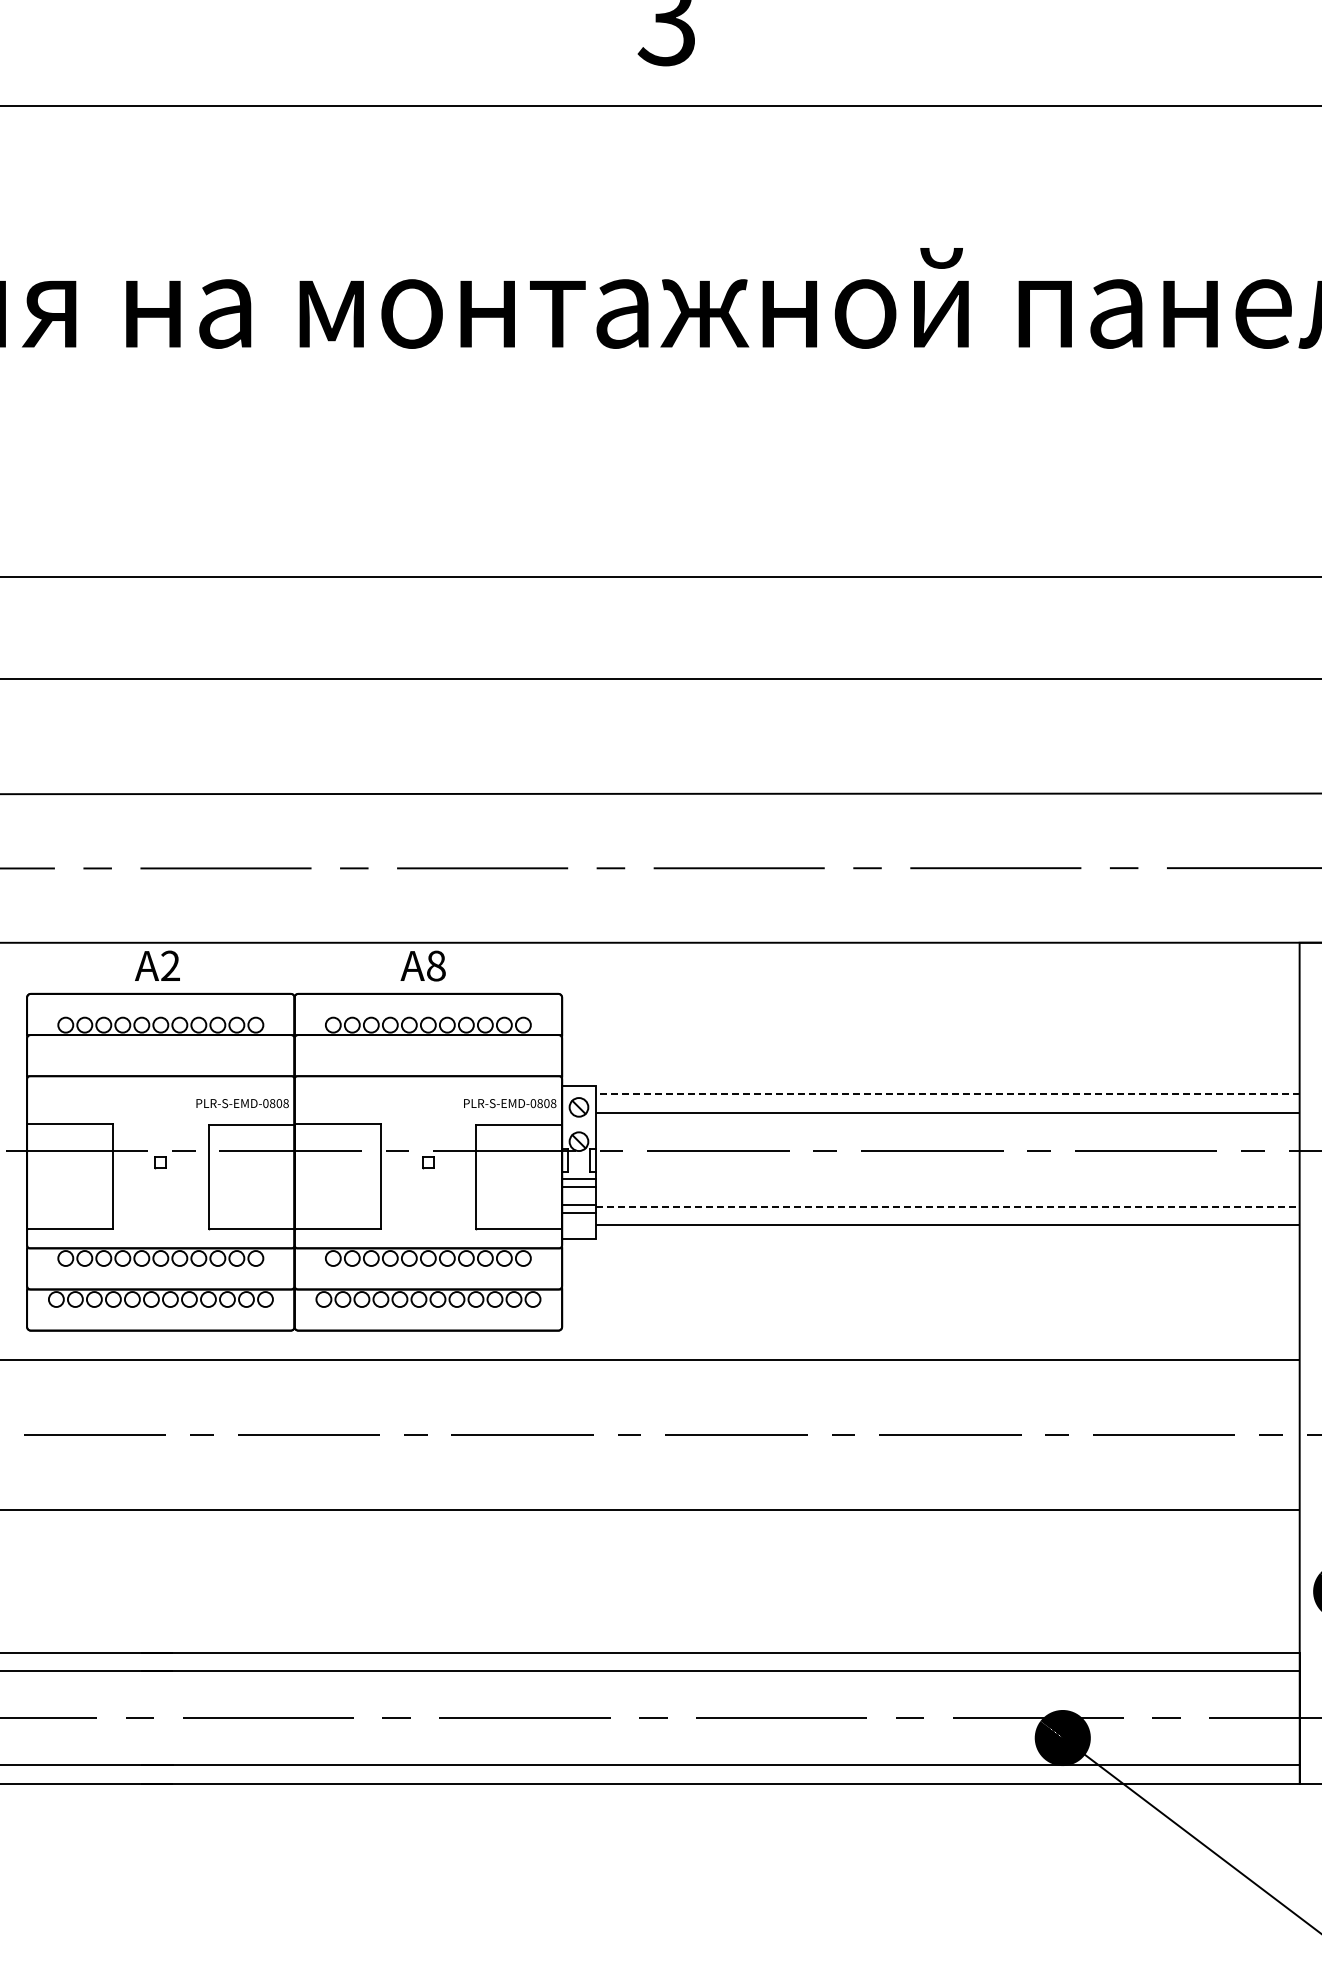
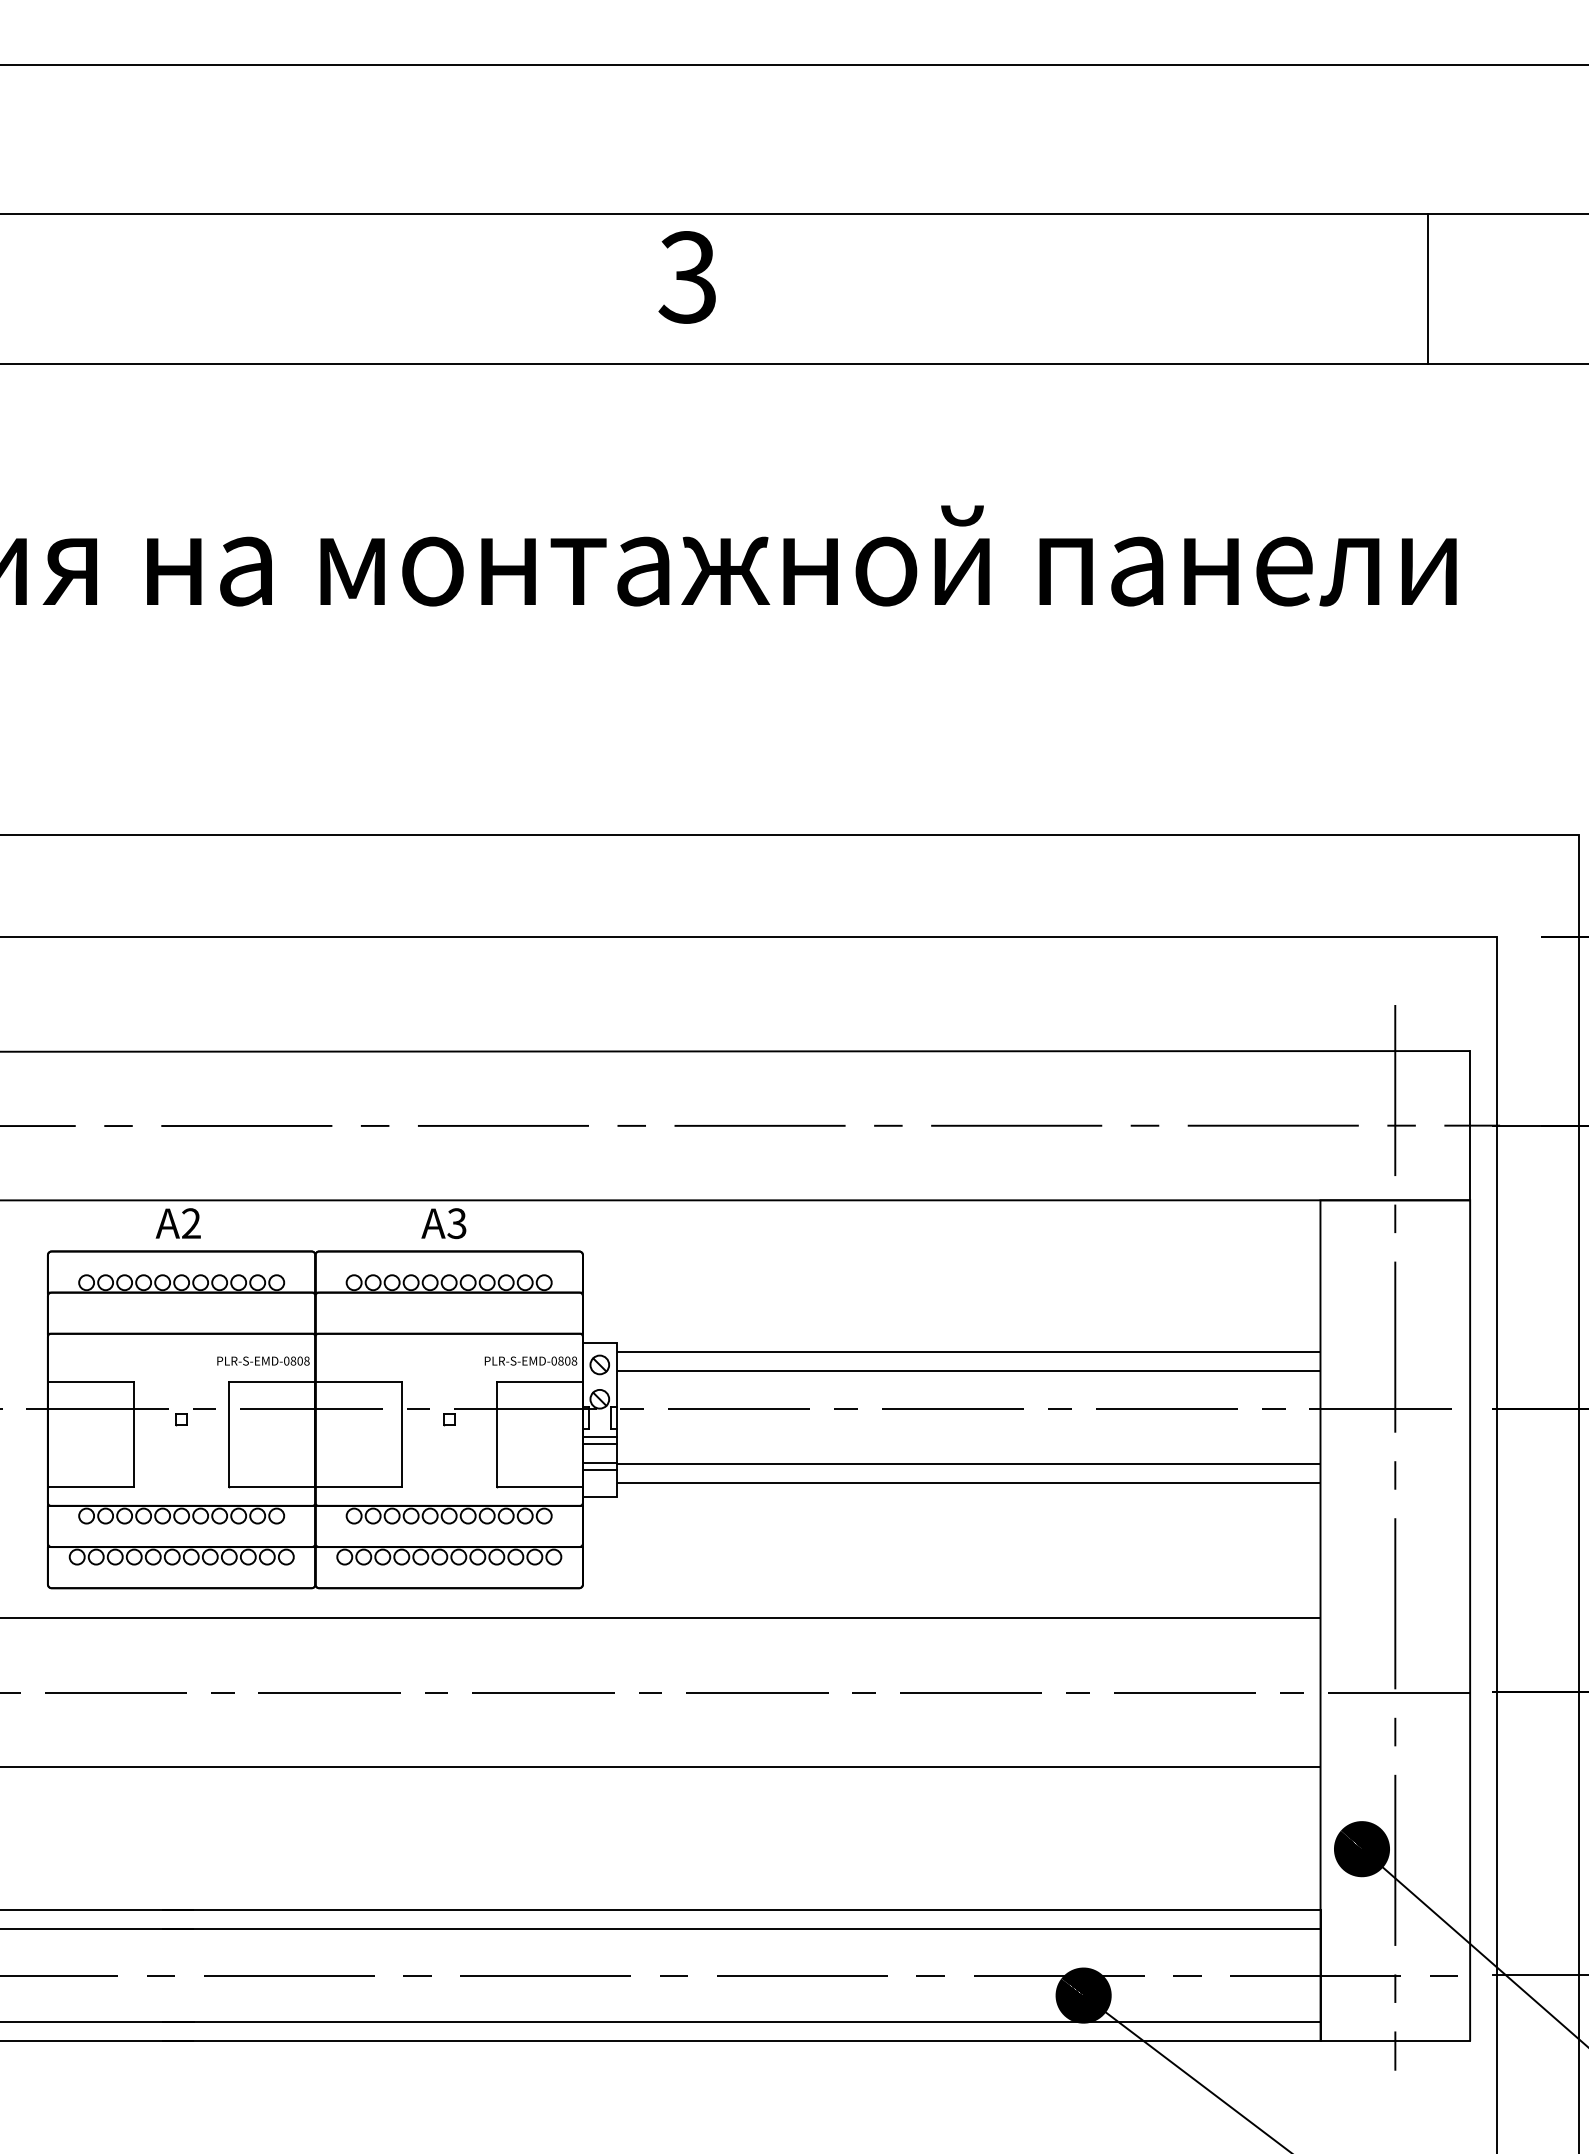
text: (435, 965) -> (456, 1223), A8 -> A3
line: (947, 1094) -> (968, 1352), dashed -> solid
line: (947, 1206) -> (968, 1464), dashed -> solid

